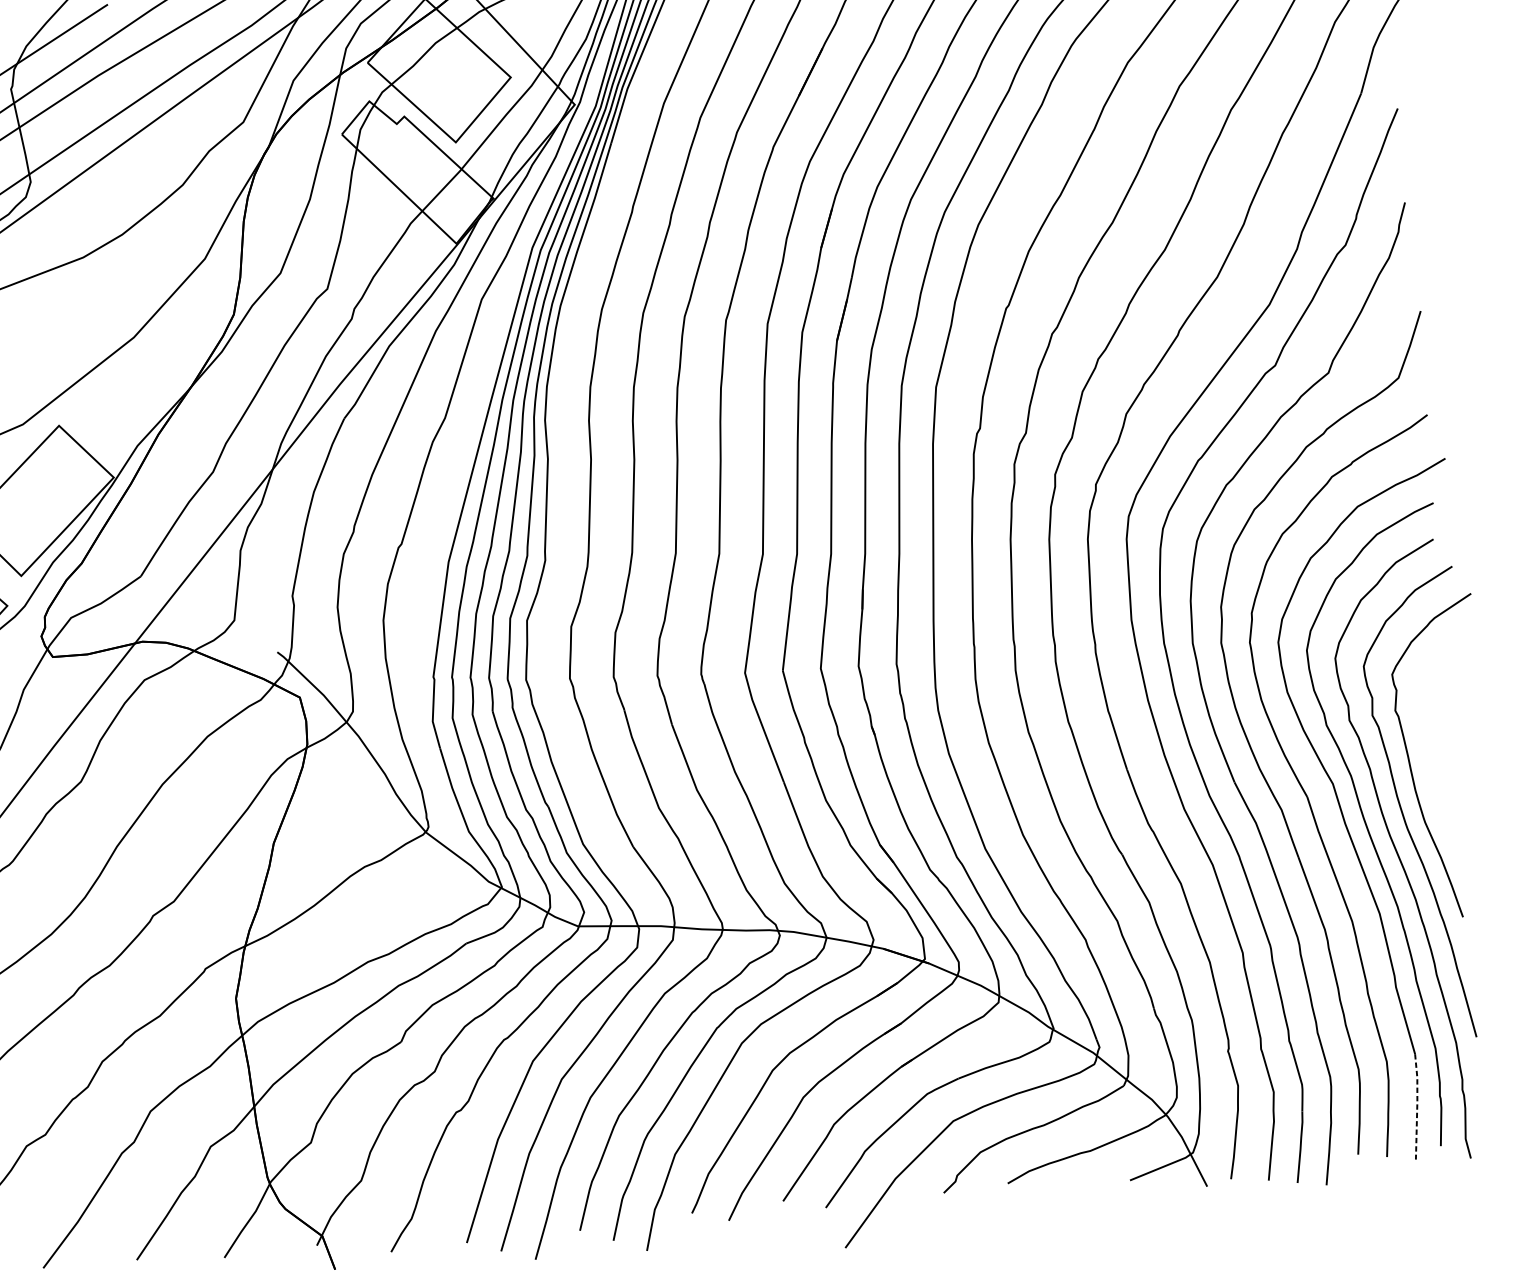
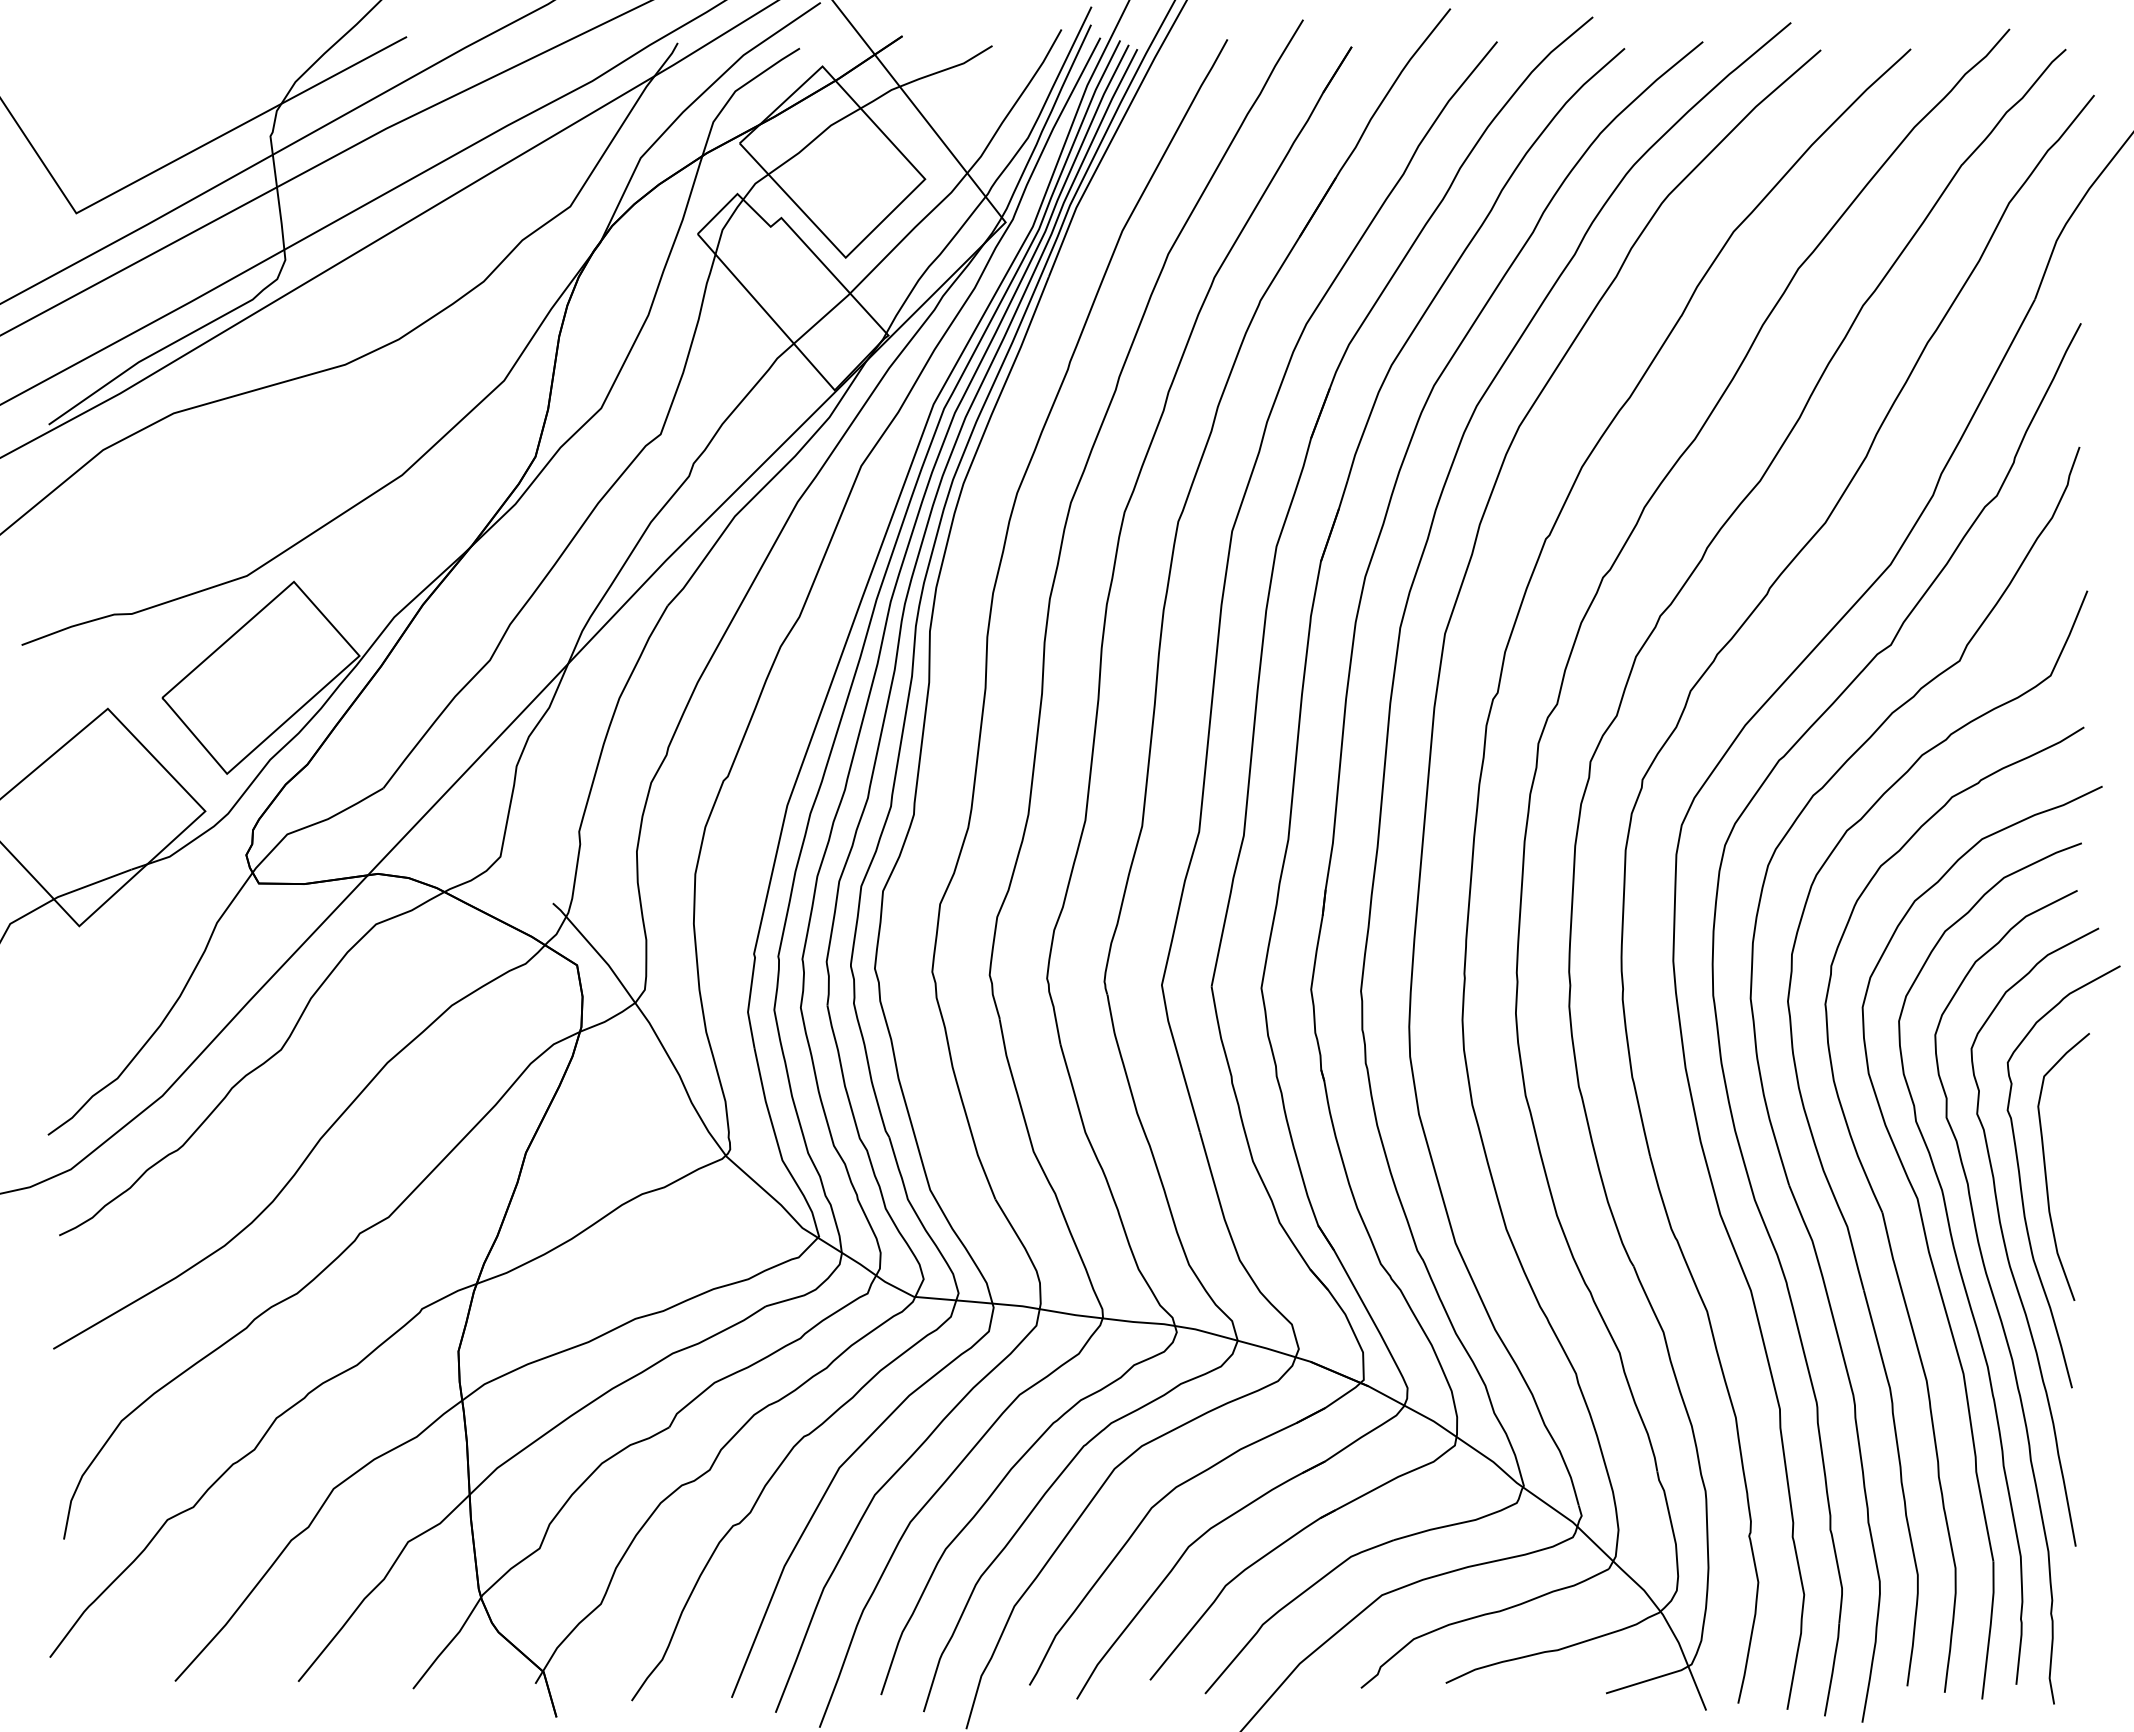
curve: (1428, 753) -> (2046, 1170), added
line: (1417, 1105) -> (1990, 1629), dashed -> solid

